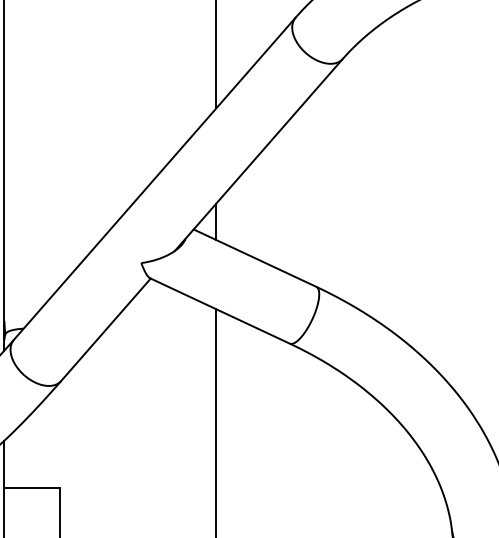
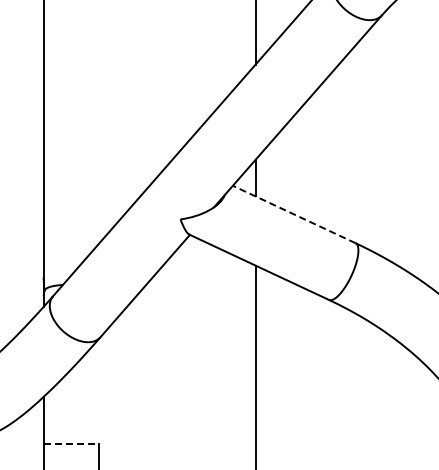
line: (255, 258) -> (294, 214), solid -> dashed
line: (32, 487) -> (71, 443), solid -> dashed

